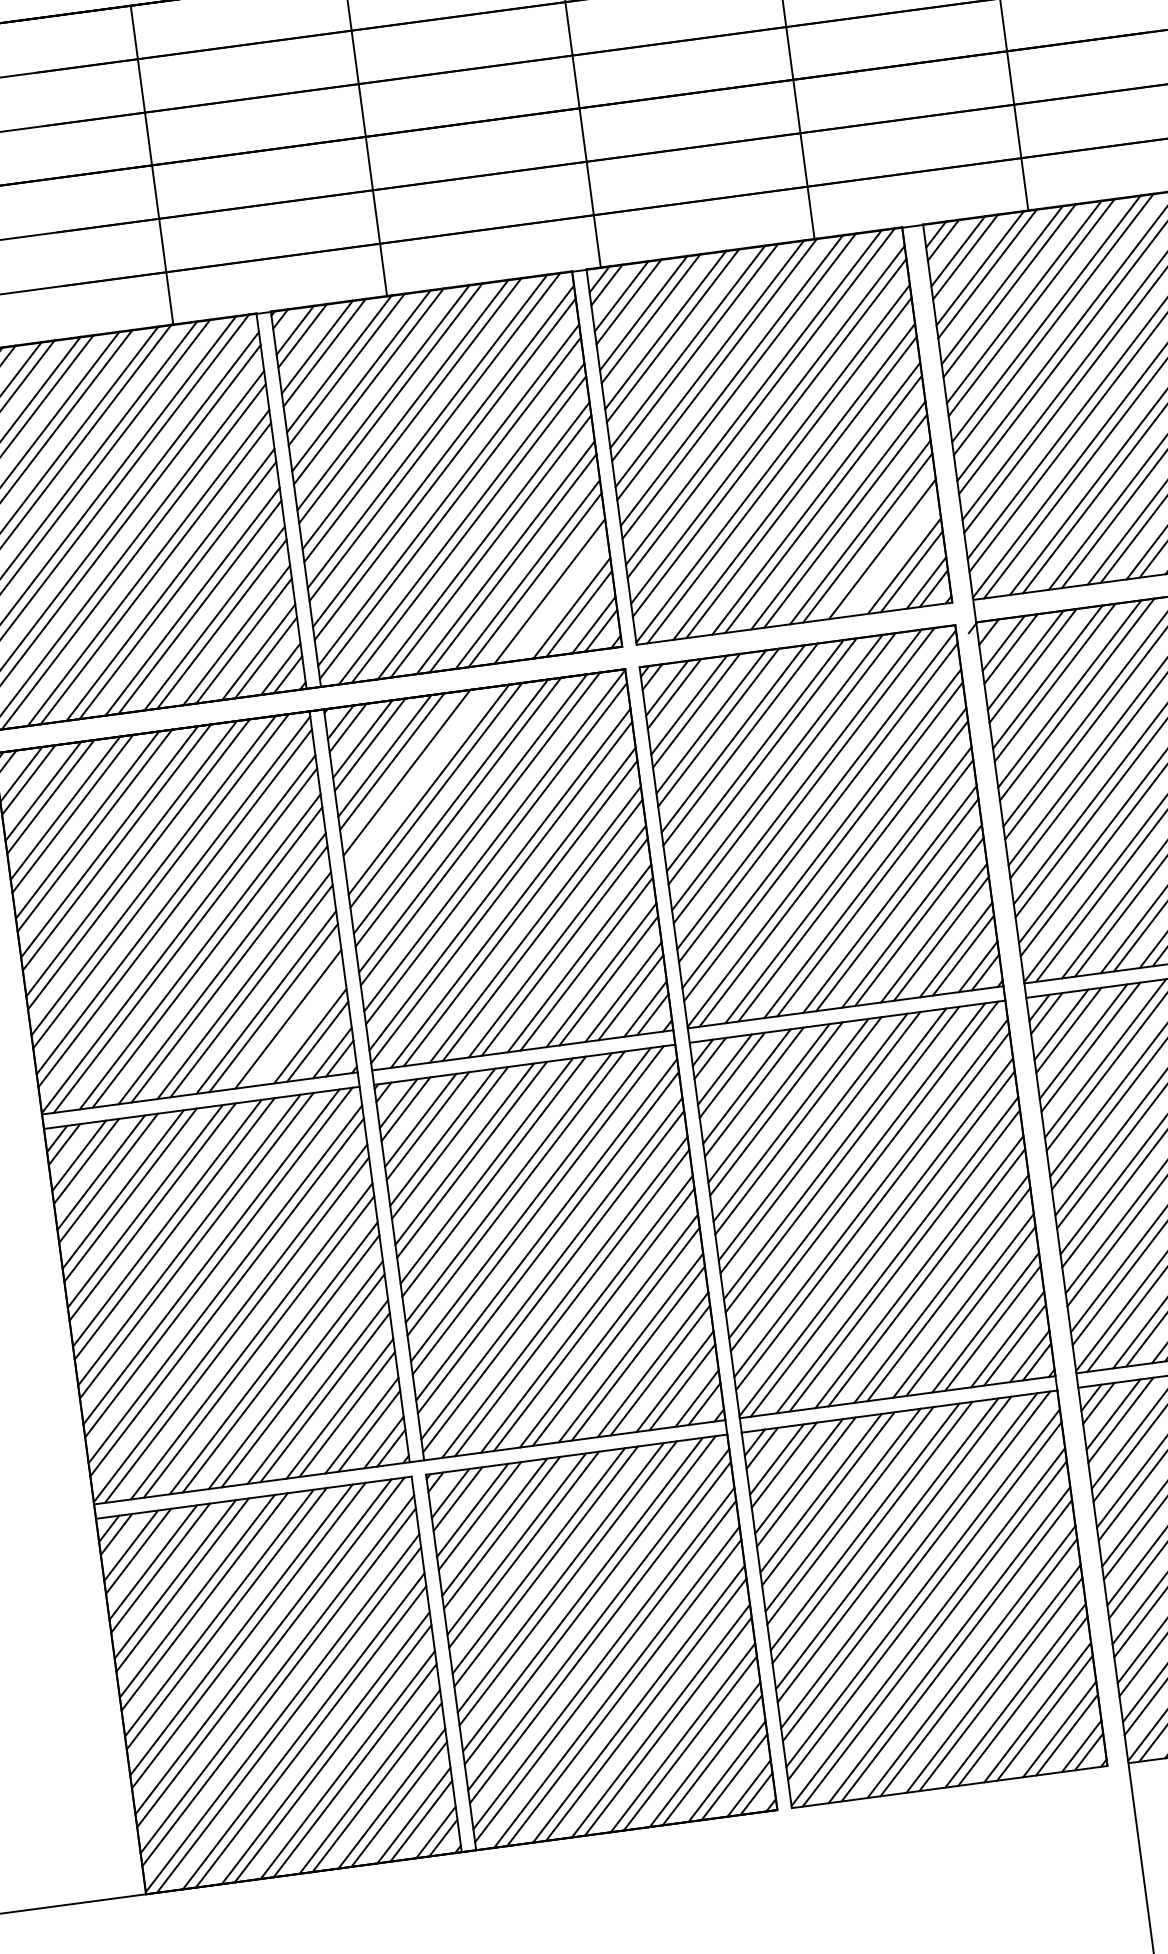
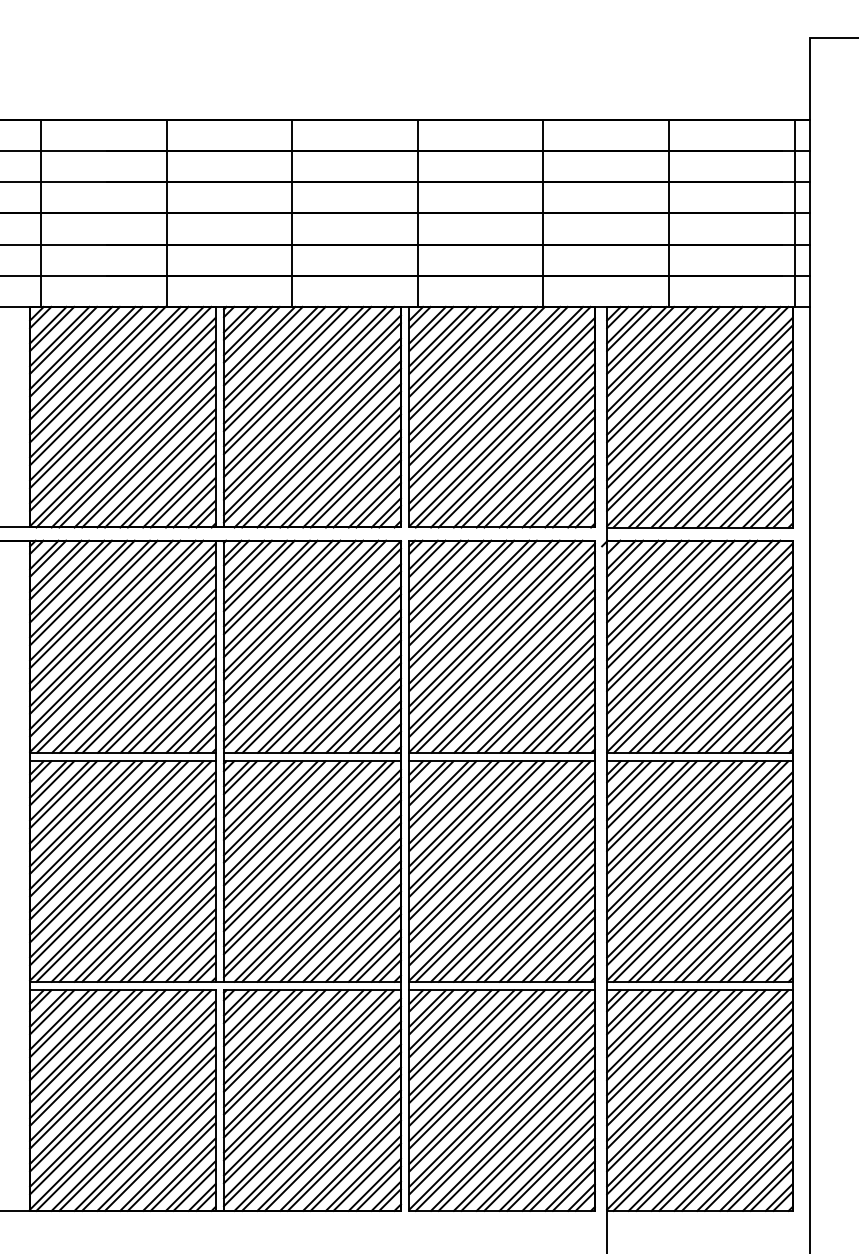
line: (889, 553) -> (562, 494), added
line: (555, 596) -> (366, 493), added
line: (413, 778) -> (270, 587), added
line: (295, 1024) -> (183, 720), added

